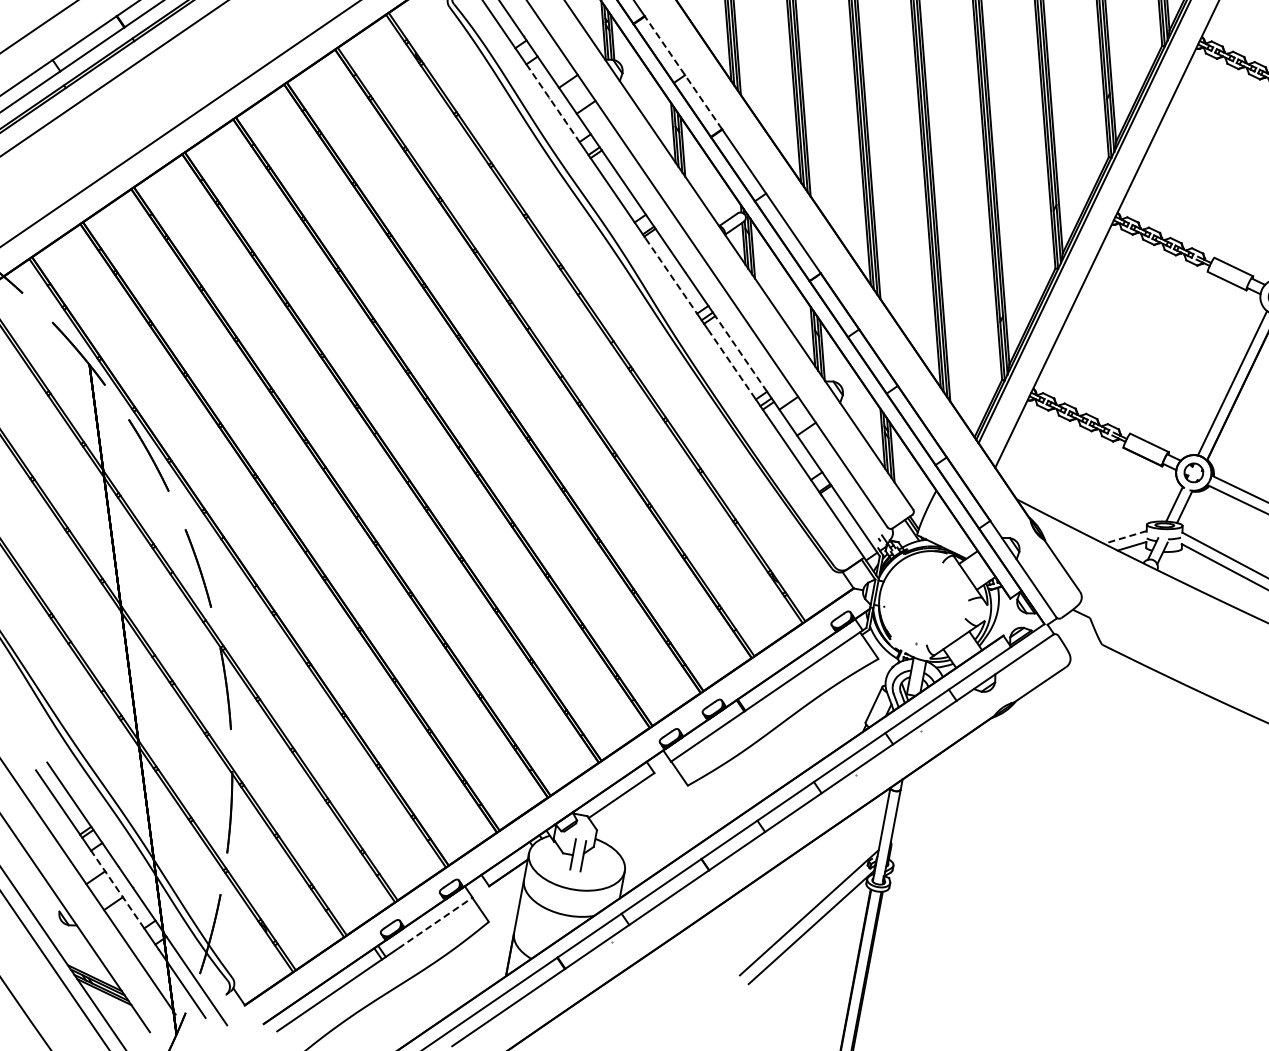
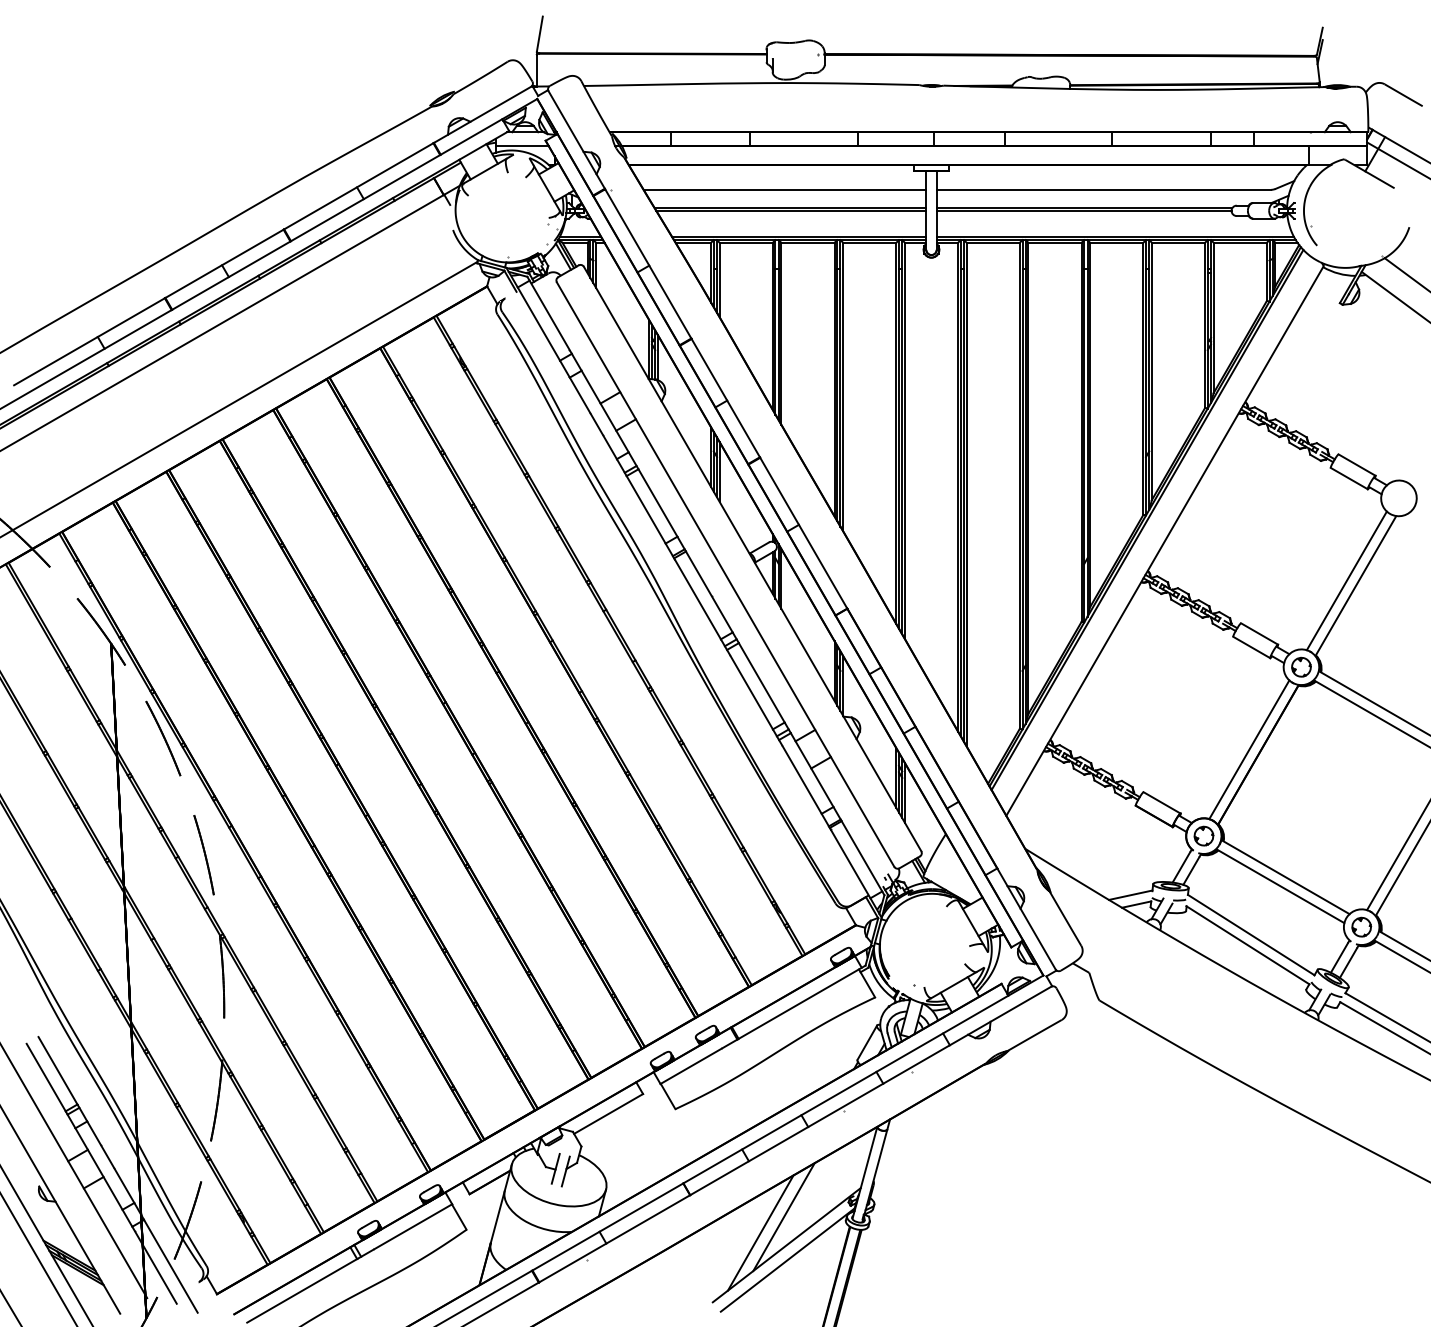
line: (683, 72) -> (725, 397), dashed -> solid
line: (553, 103) -> (593, 418), dashed -> solid
line: (671, 275) -> (698, 599), dashed -> solid
line: (740, 353) -> (761, 682), dashed -> solid
line: (731, 365) -> (751, 693), dashed -> solid
line: (1125, 537) -> (1130, 895), dashed -> solid
line: (803, 885) -> (783, 1217), added
line: (117, 889) -> (98, 1168), dashed -> solid
line: (782, 902) -> (760, 1232), added
line: (435, 922) -> (413, 1226), dashed -> solid

